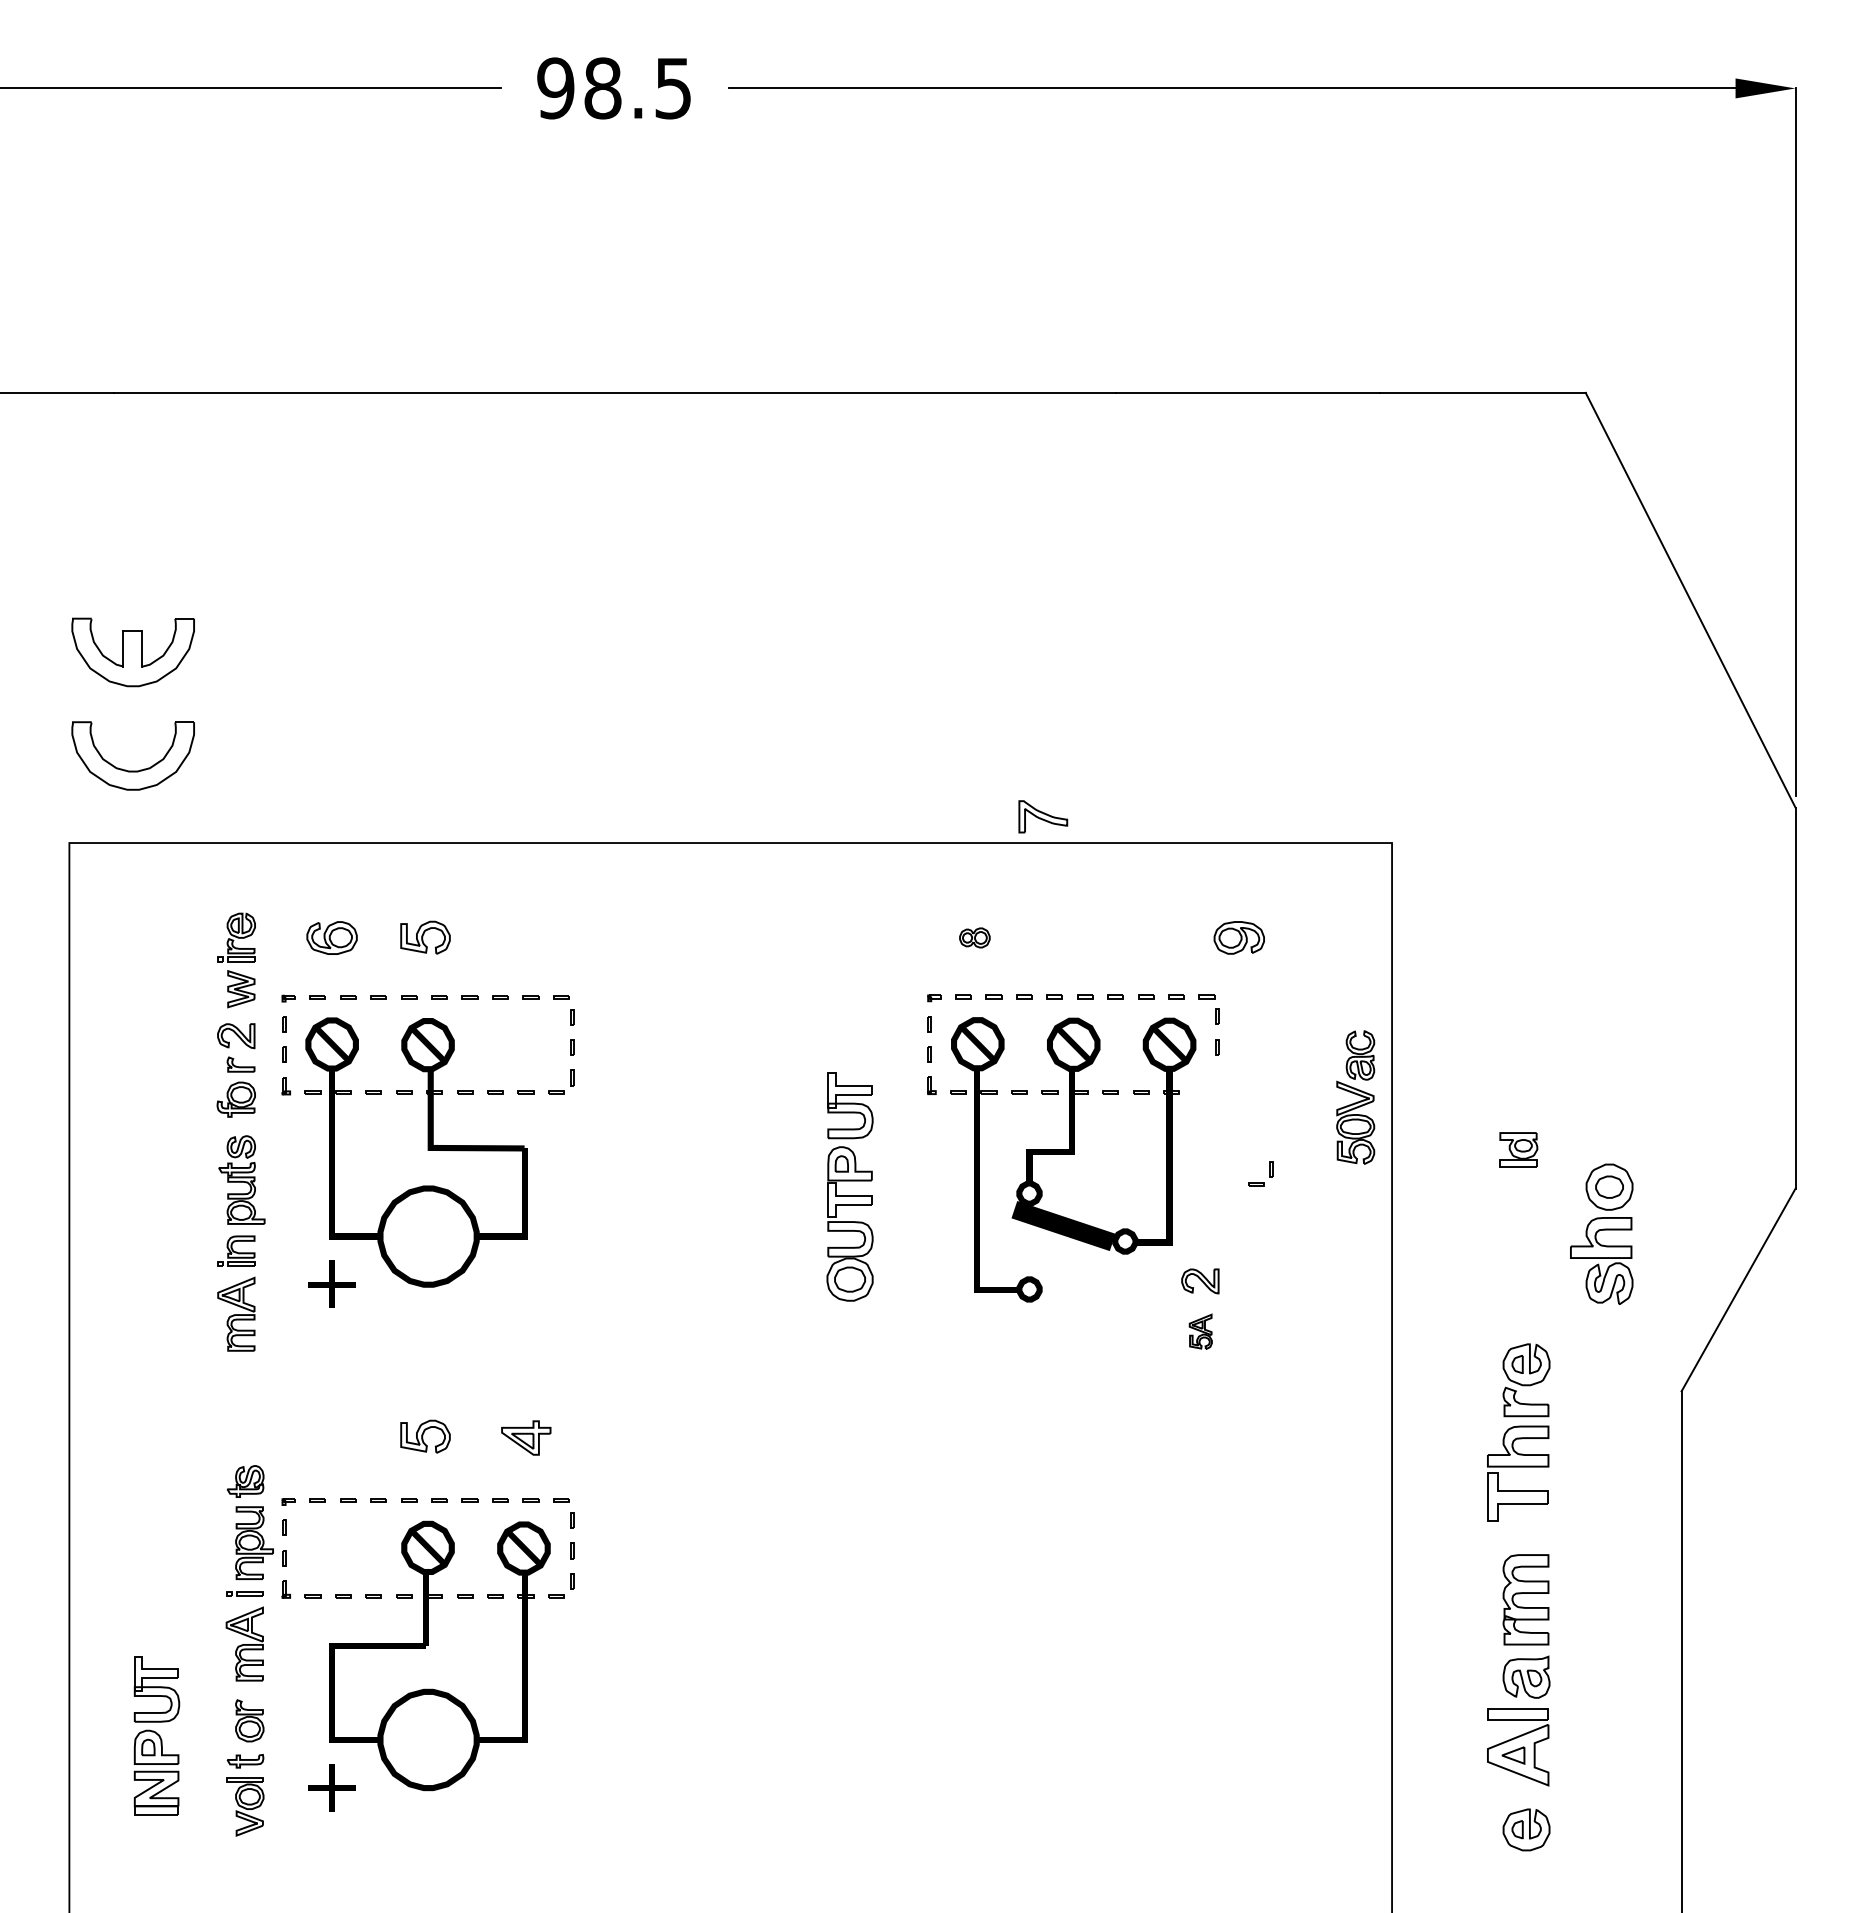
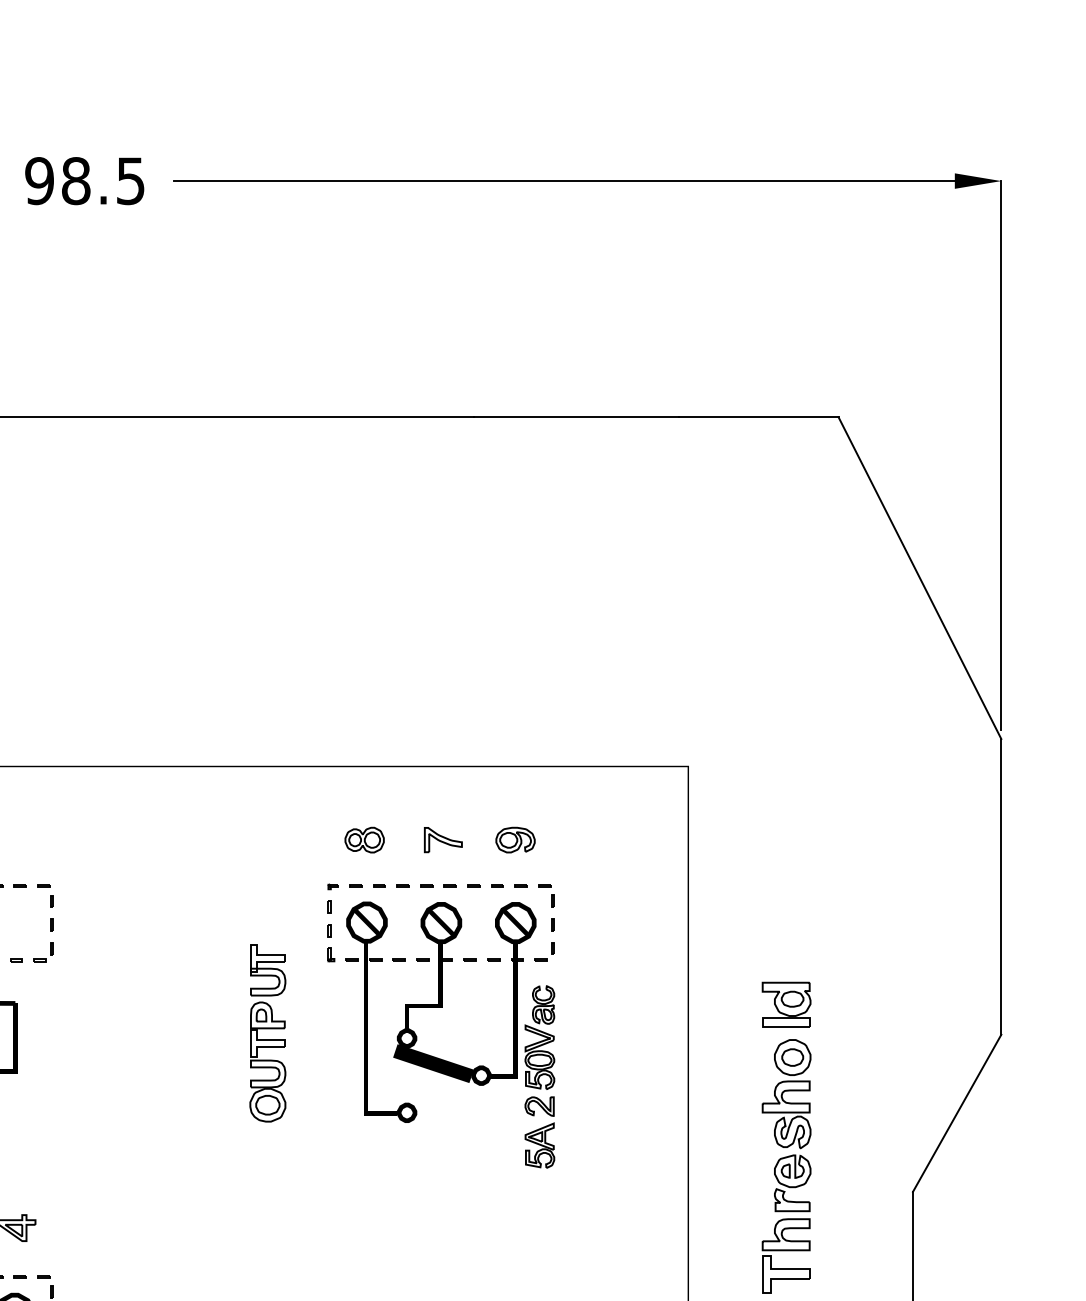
part: (1043, 816) -> (443, 839), moved
part: (974, 937) -> (364, 839), size x1.67
part: (1238, 937) -> (514, 839), moved
part: (1355, 1097) -> (539, 1037), moved
part: (1518, 1149) -> (786, 1004), size x1.67
part: (1269, 1173) -> (551, 951), moved
part: (1601, 1233) -> (786, 1093), moved
part: (1200, 1331) -> (539, 1145), size x1.67

